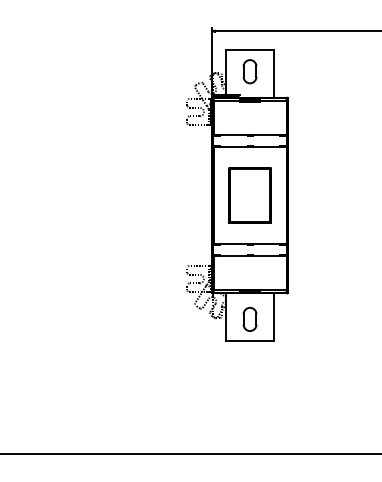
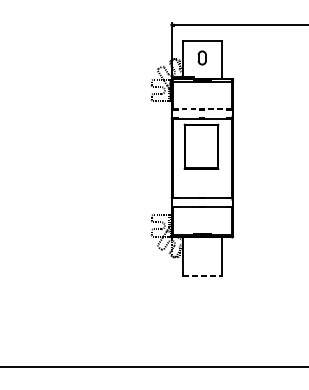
part: (249, 71) -> (201, 57), size x0.7
line: (250, 135) -> (202, 109), solid -> dashed
part: (249, 195) -> (201, 146), moved
part: (249, 318) -> (201, 257), removed
line: (250, 340) -> (202, 275), solid -> dashed

